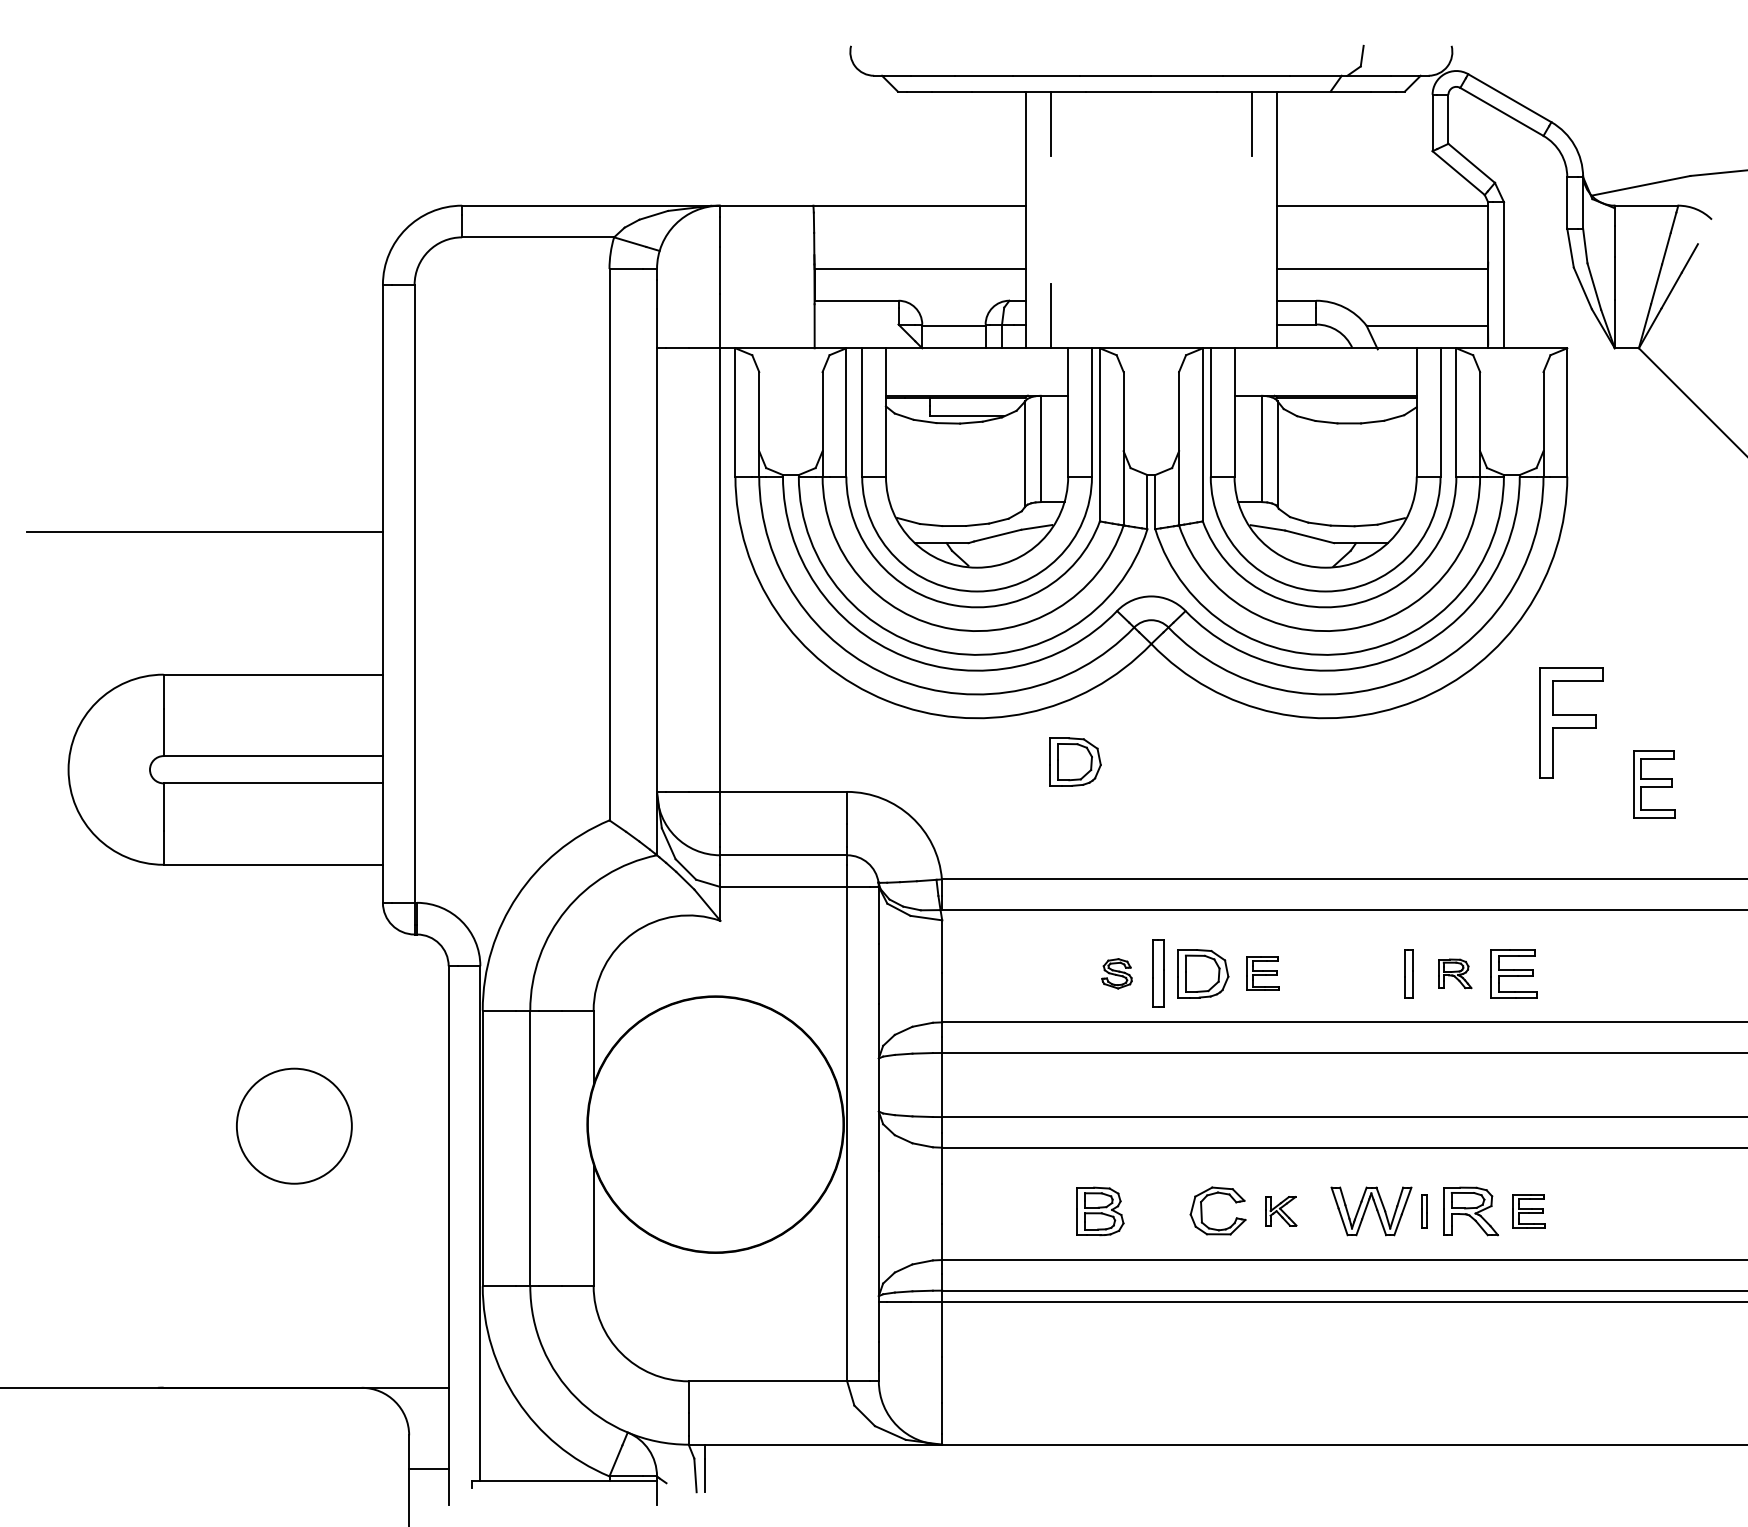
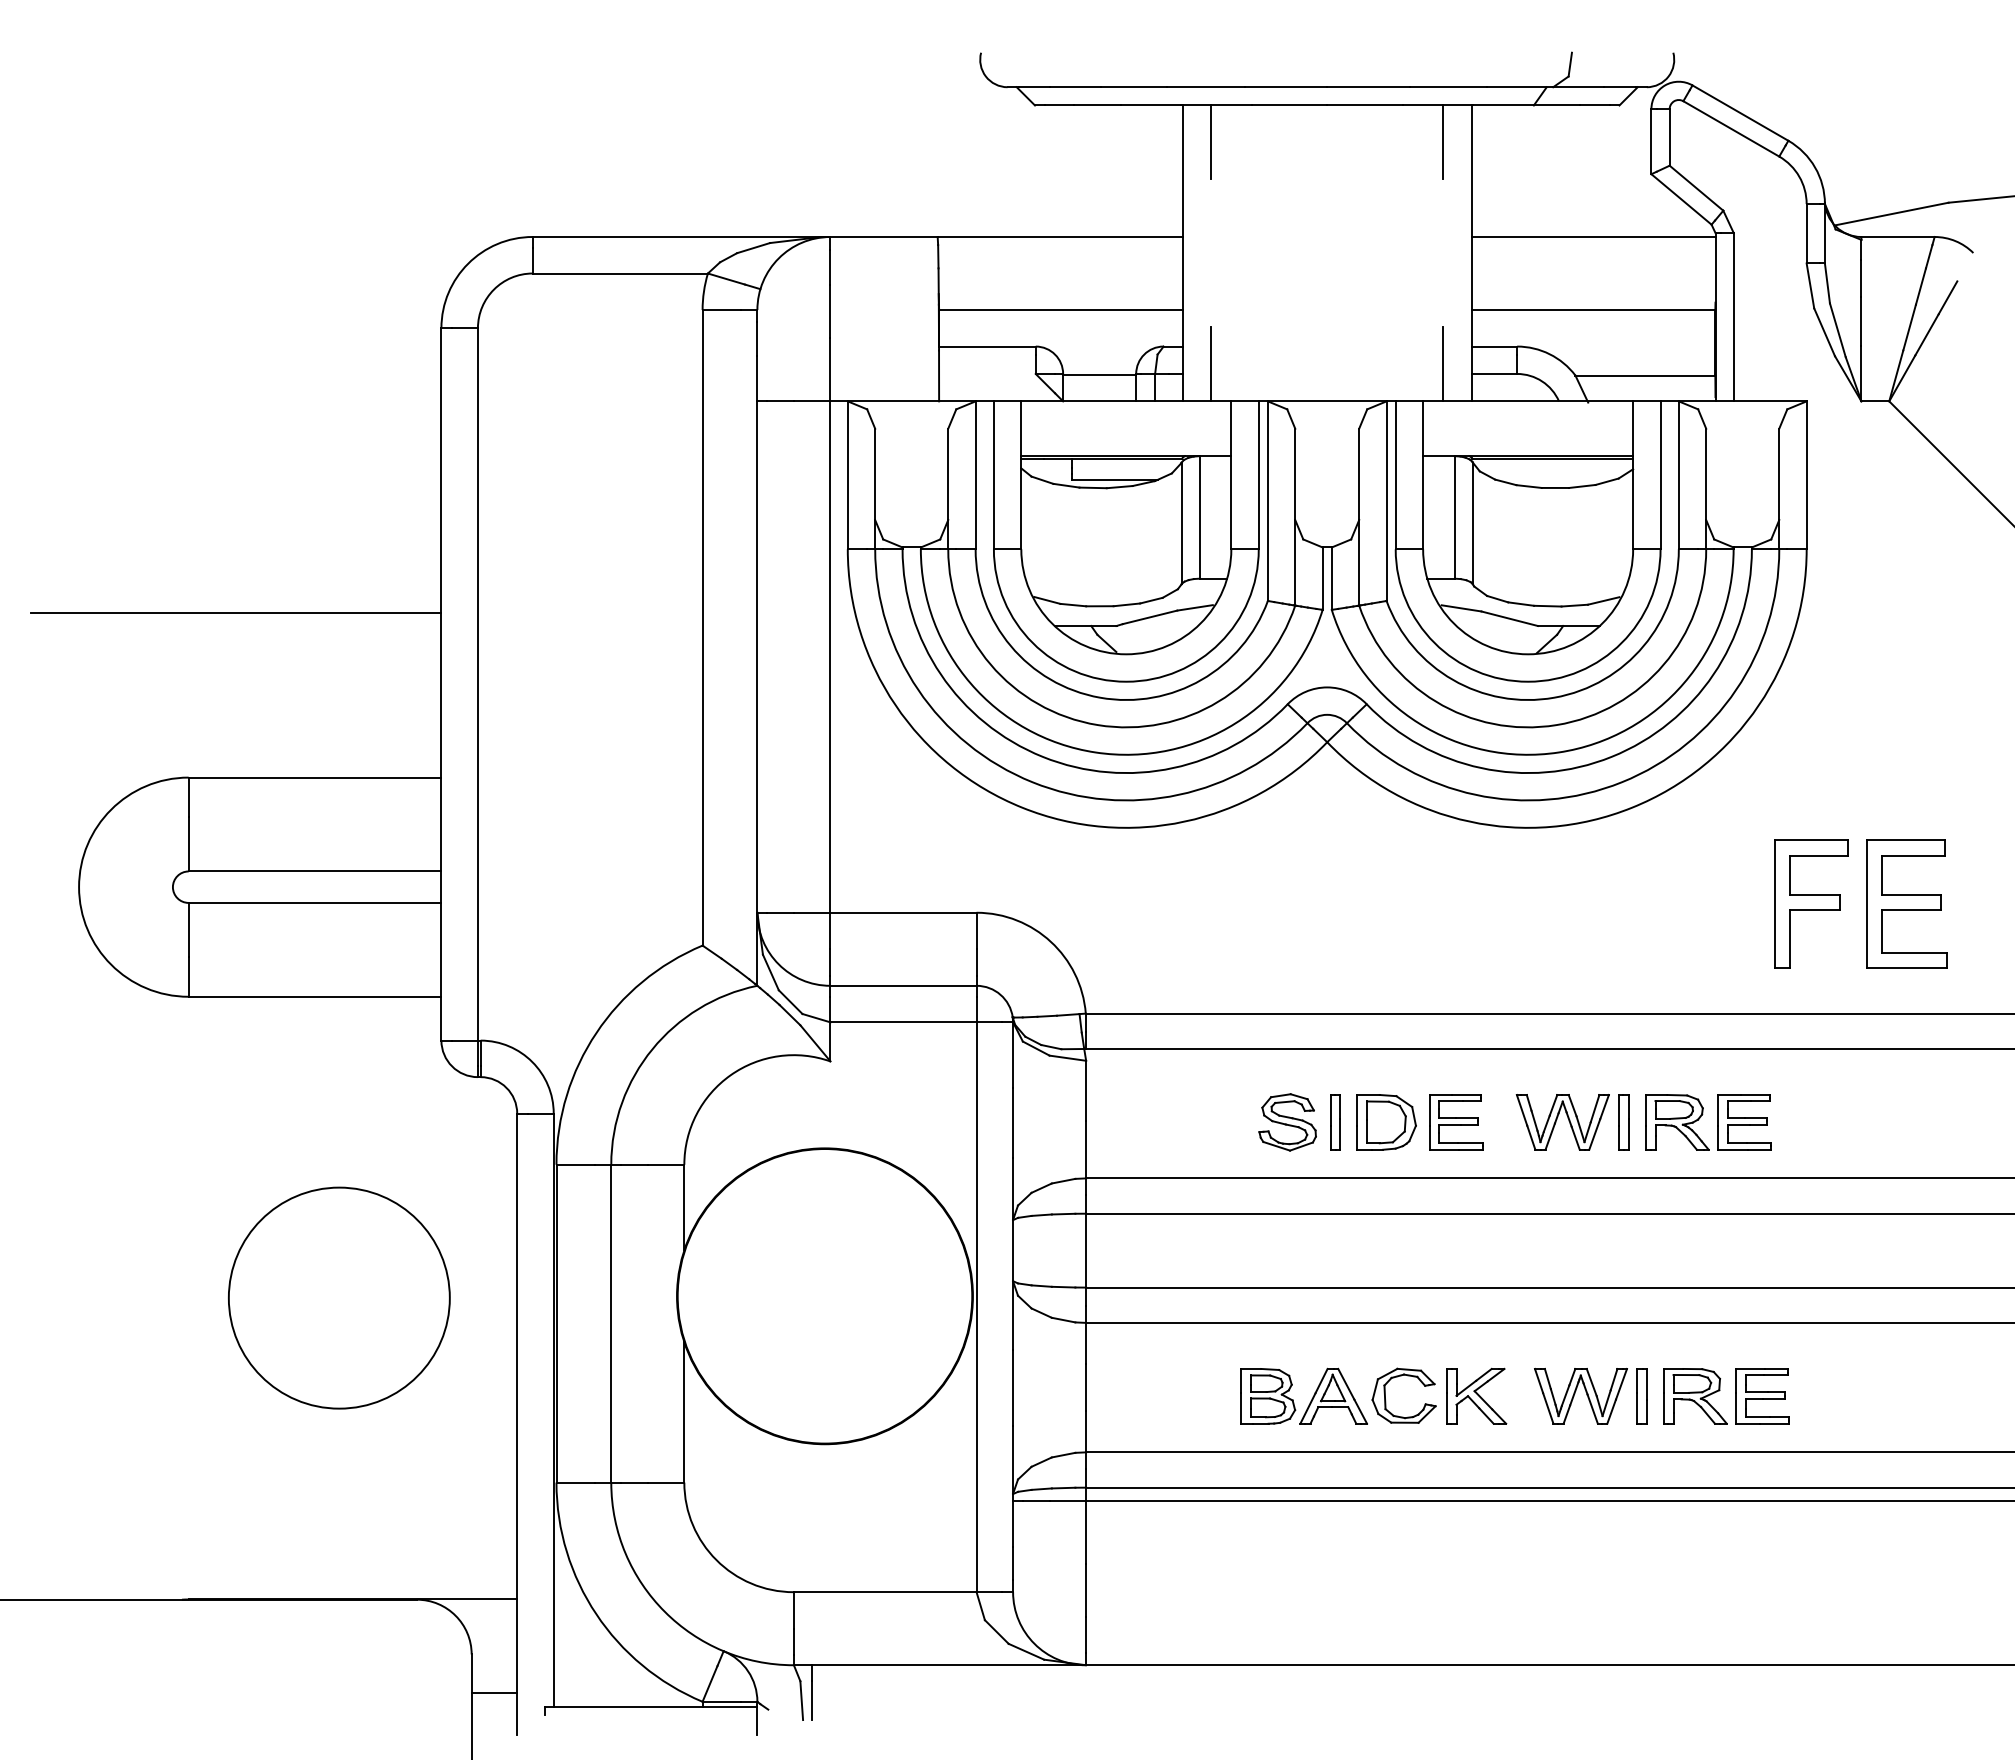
line: (1252, 316) -> (1443, 364), added
part: (1571, 722) -> (1811, 903), moved
part: (1075, 762) -> (1239, 878), removed
part: (1653, 783) -> (1906, 903), size x1.67
part: (1116, 973) -> (1287, 1122), size x1.67
part: (1158, 973) -> (1335, 1122), size x0.71
part: (1263, 973) -> (1456, 1122), size x1.43
part: (1355, 973) -> (1562, 1122), added
part: (1455, 973) -> (1677, 1122), size x1.67
circle: (293, 1125) -> (338, 1297), size x1.67
part: (1156, 1210) -> (1333, 1395), added
part: (1280, 1210) -> (1476, 1395), size x1.67
part: (1423, 1211) -> (1641, 1396), size x1.43
part: (1528, 1211) -> (1762, 1396), size x1.43

